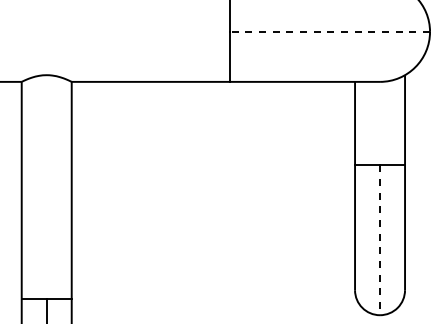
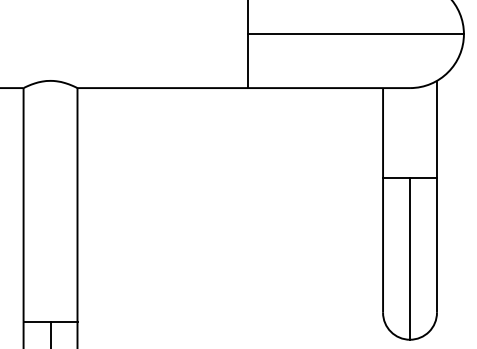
line: (330, 31) -> (356, 33), dashed -> solid
line: (380, 240) -> (410, 259), dashed -> solid

